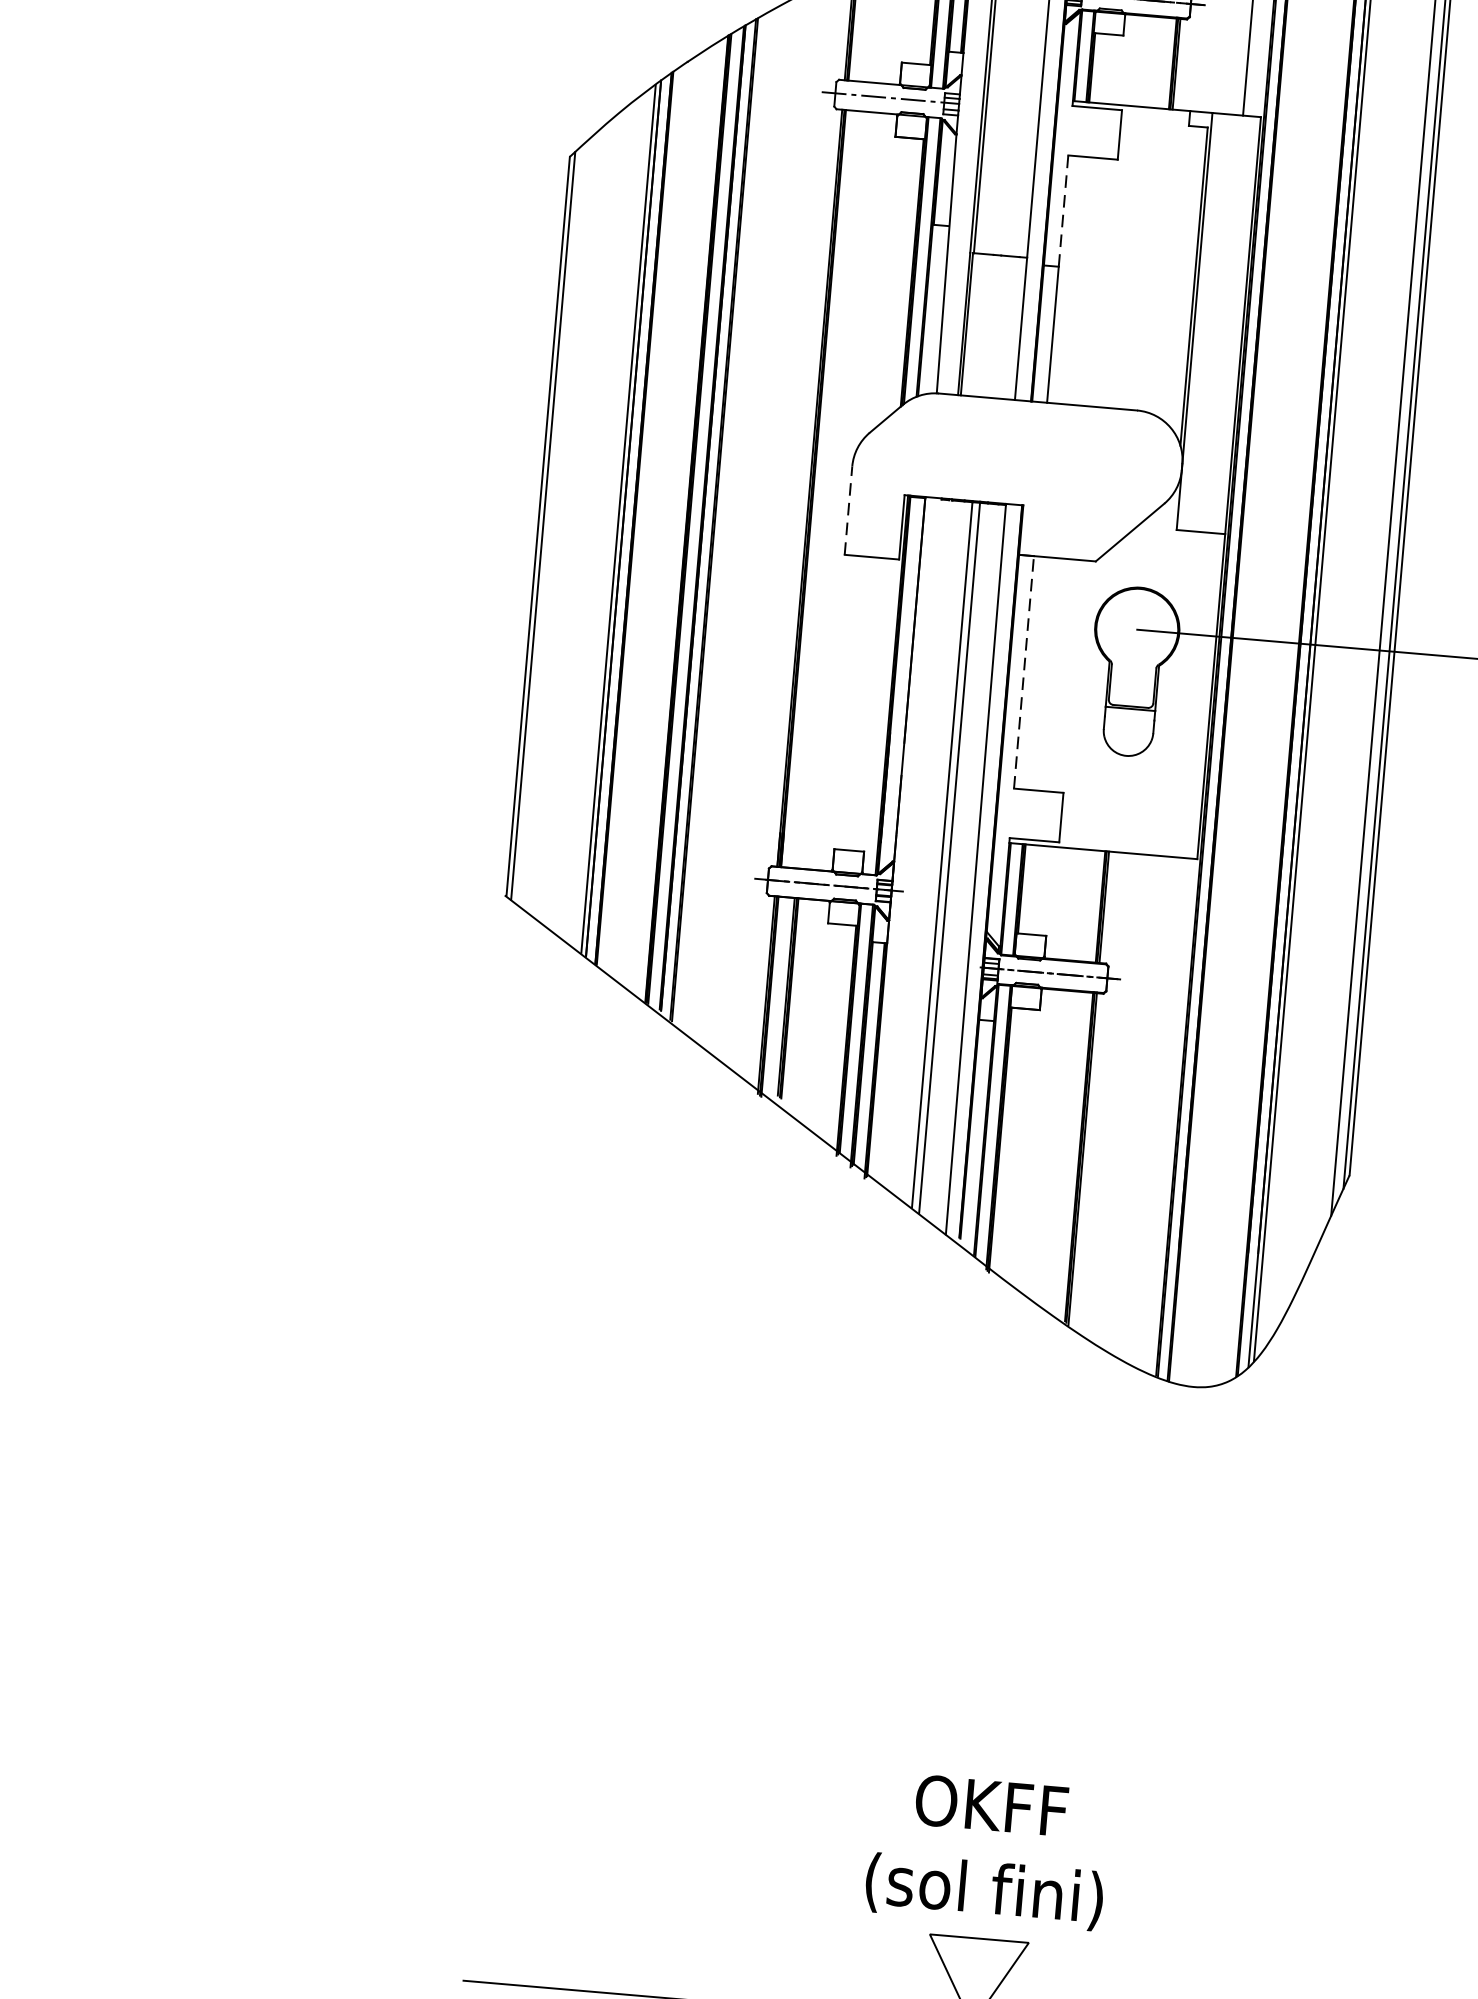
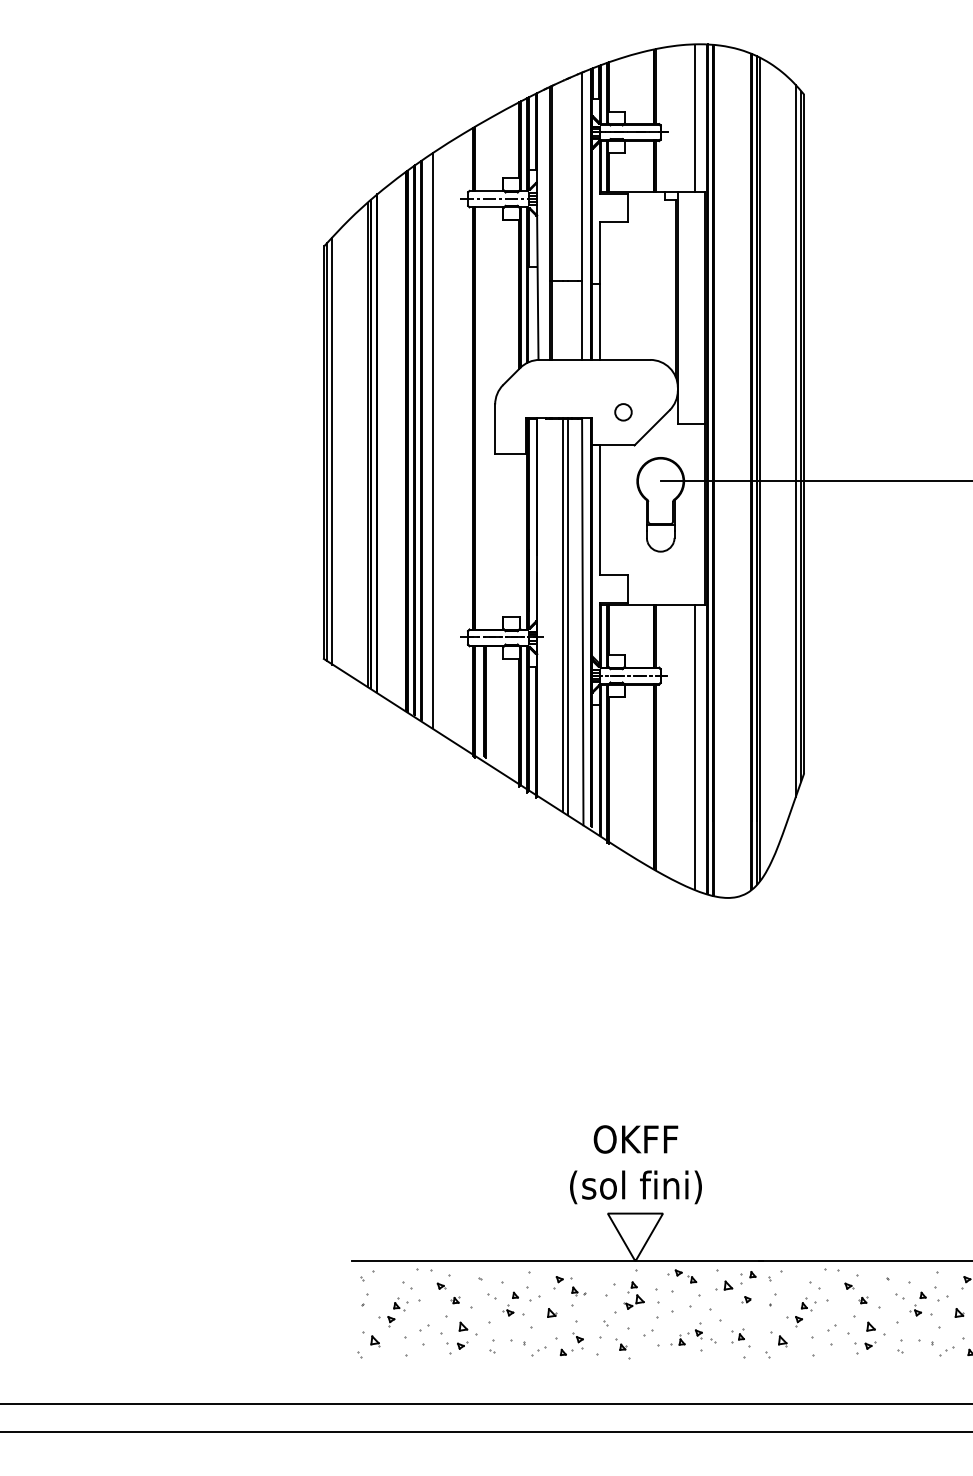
line: (1064, 210) -> (600, 252), dashed -> solid
circle: (1081, 500) -> (623, 412), added
line: (849, 511) -> (495, 429), dashed -> solid
line: (736, 521) -> (433, 440), added
line: (553, 524) -> (332, 450), added
line: (1024, 672) -> (600, 510), dashed -> solid
line: (1157, 1110) -> (694, 746), added

